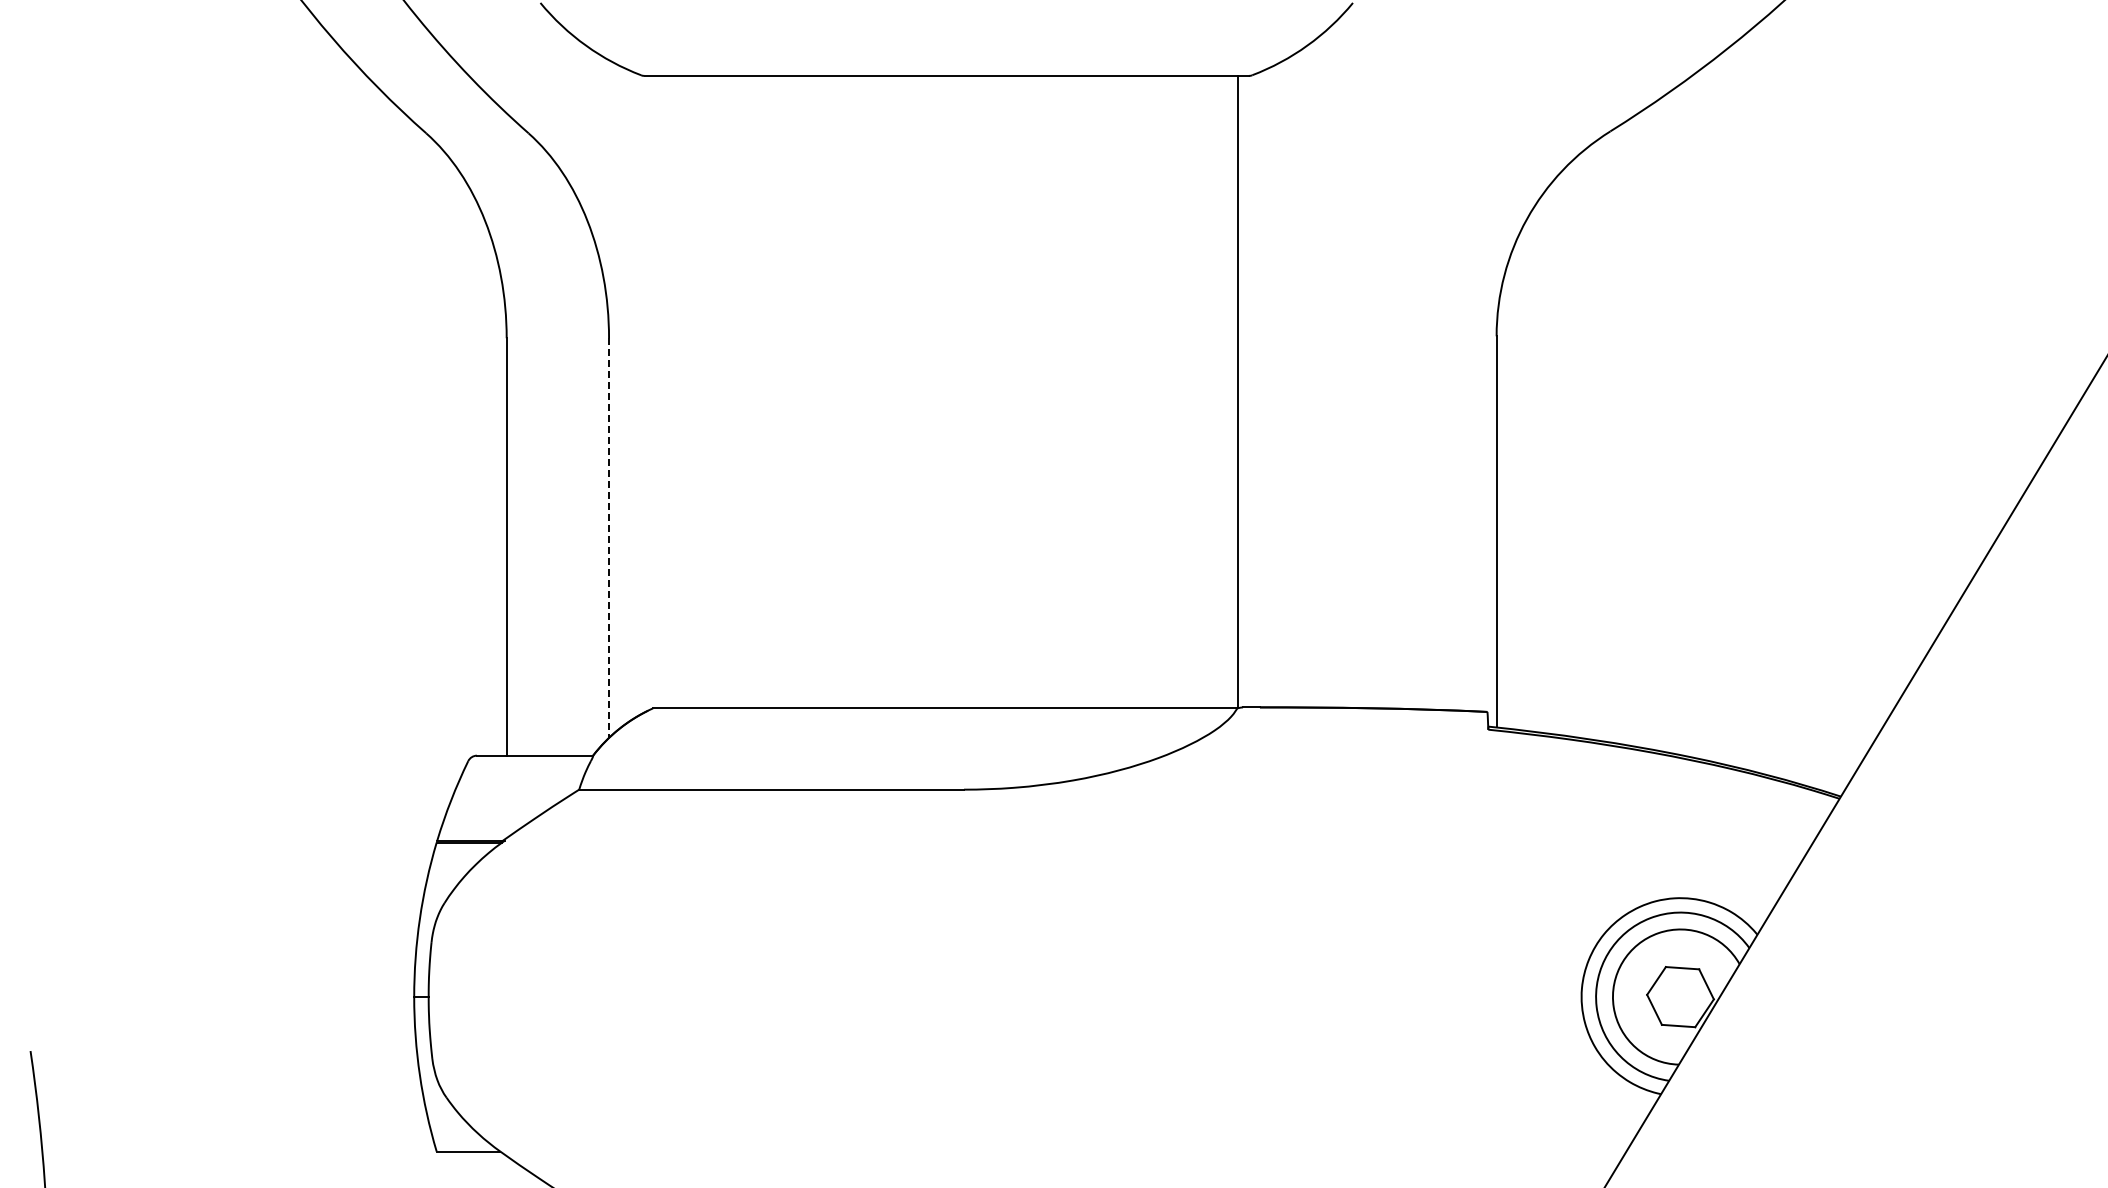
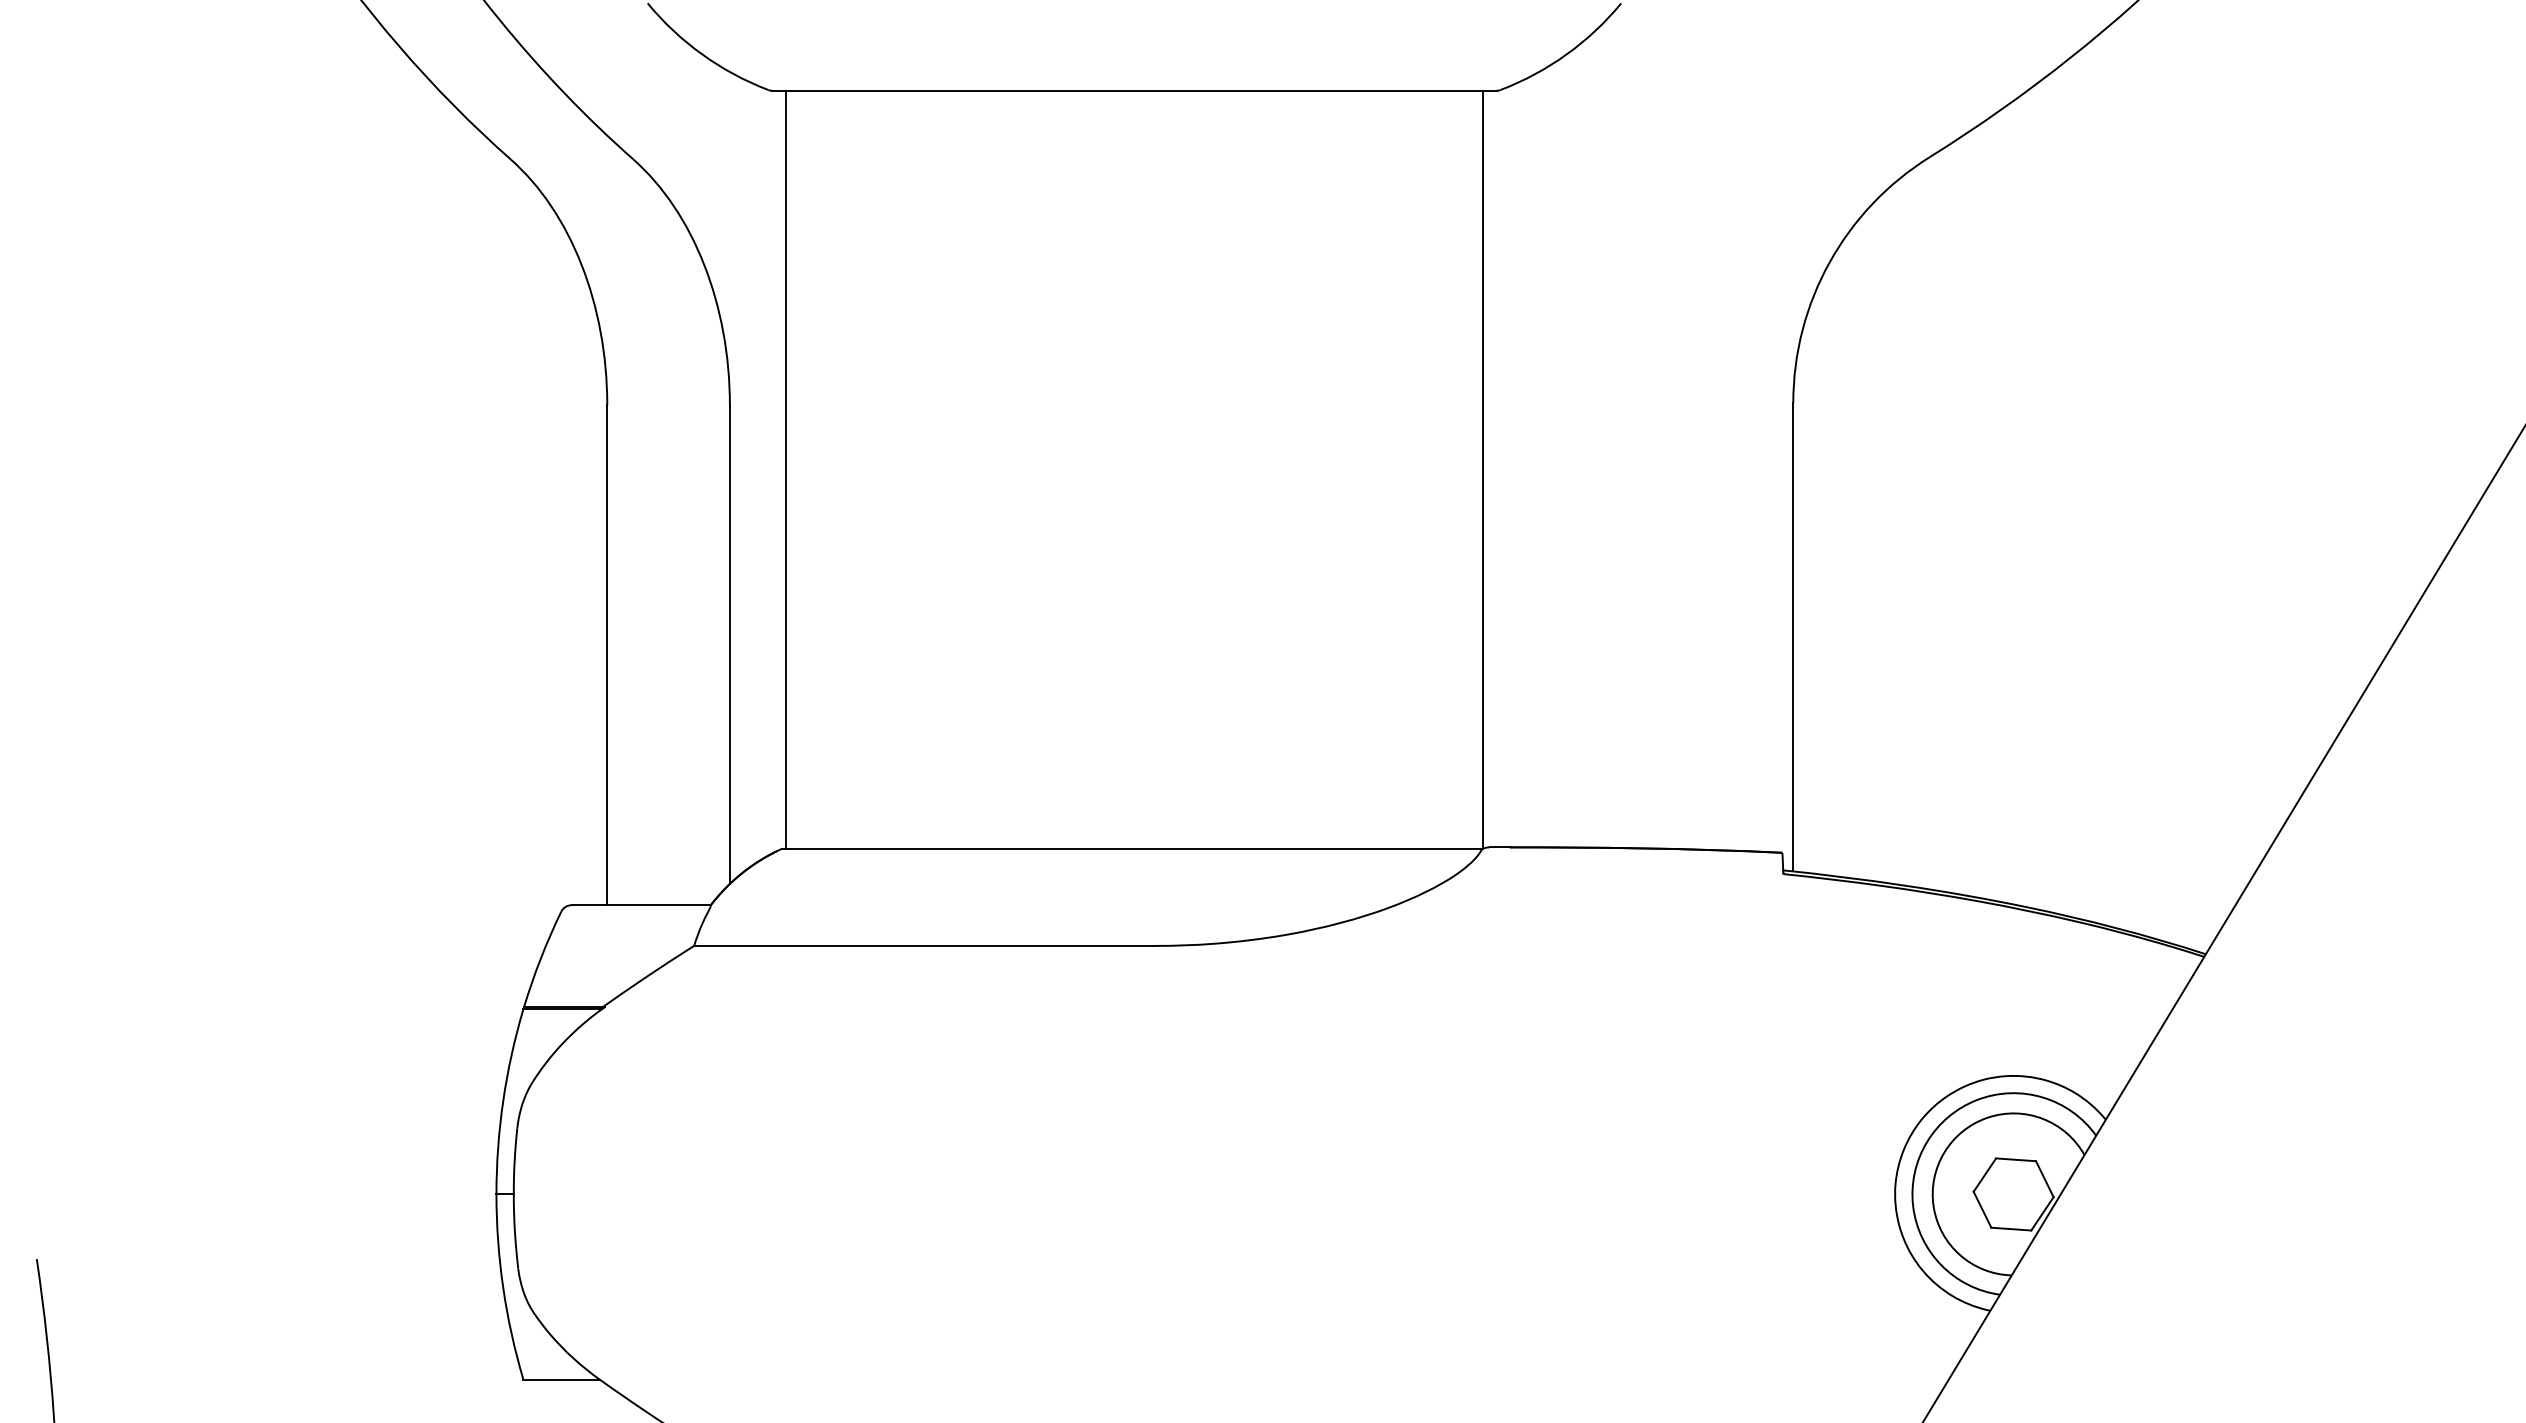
line: (655, 391) -> (785, 468), added
line: (609, 538) -> (730, 645), dashed -> solid

